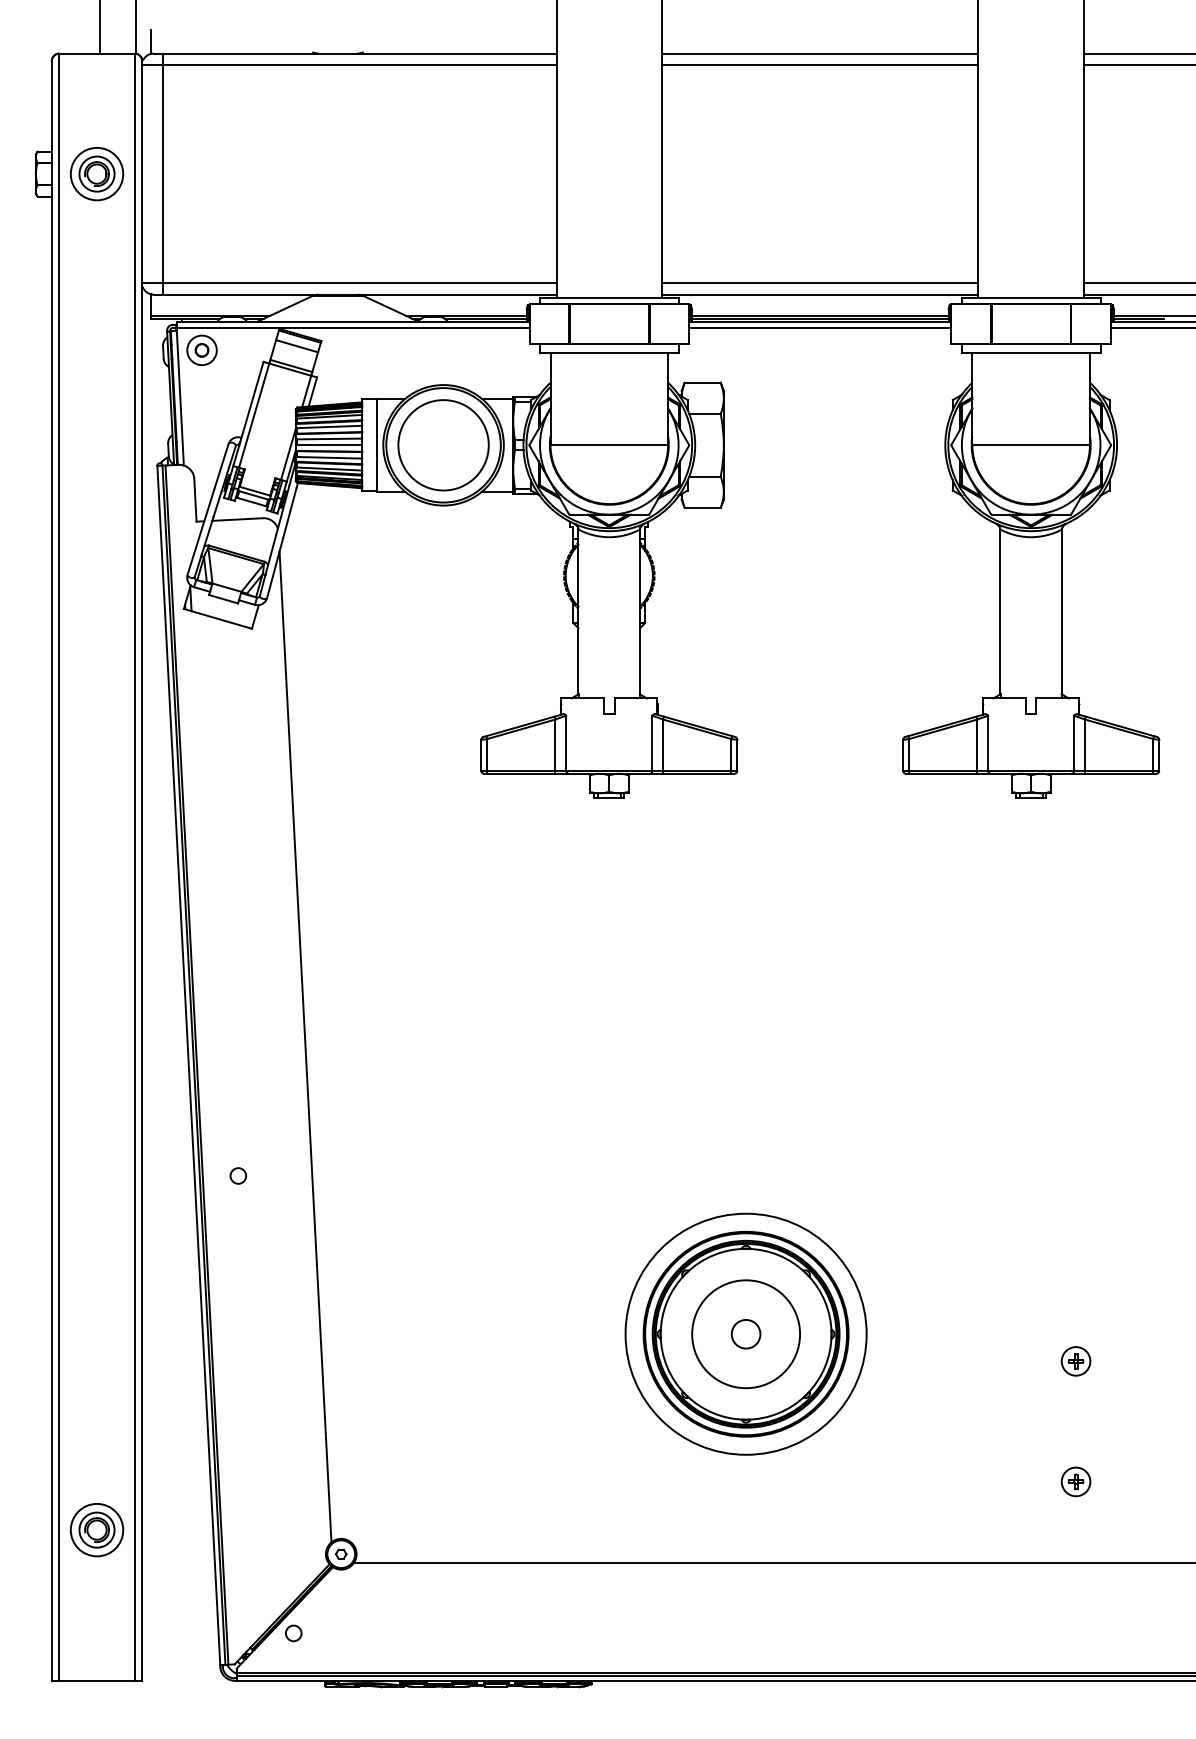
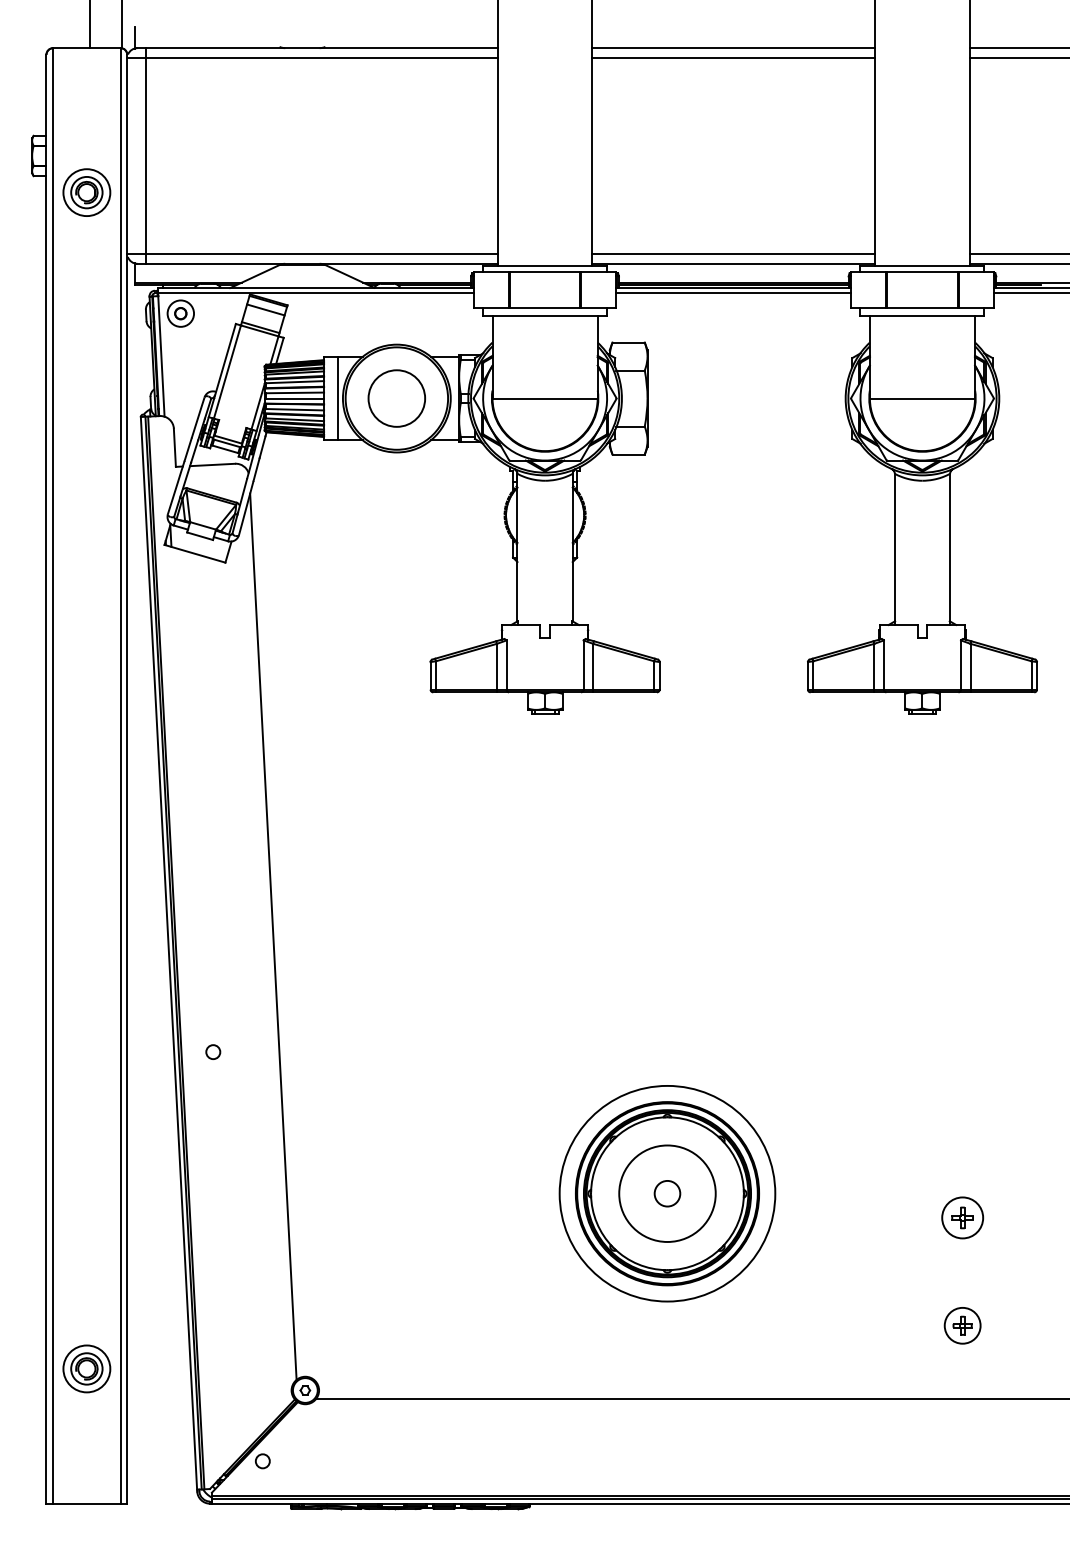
part: (96, 174) -> (86, 192), moved
circle: (443, 445) -> (396, 398), size x0.7
part: (1075, 1361) -> (962, 1218), size x1.6
part: (1075, 1481) -> (962, 1325), size x1.4

